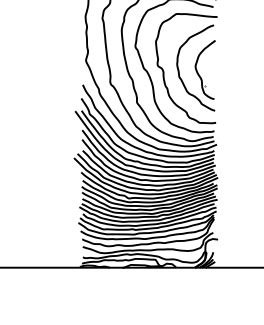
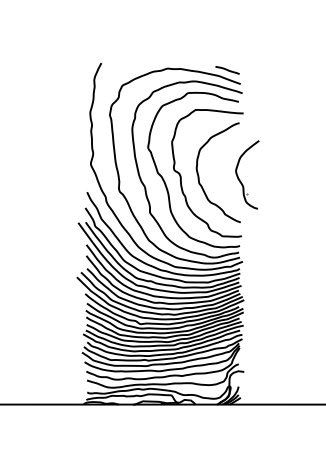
part: (198, 73) -> (239, 178), moved

